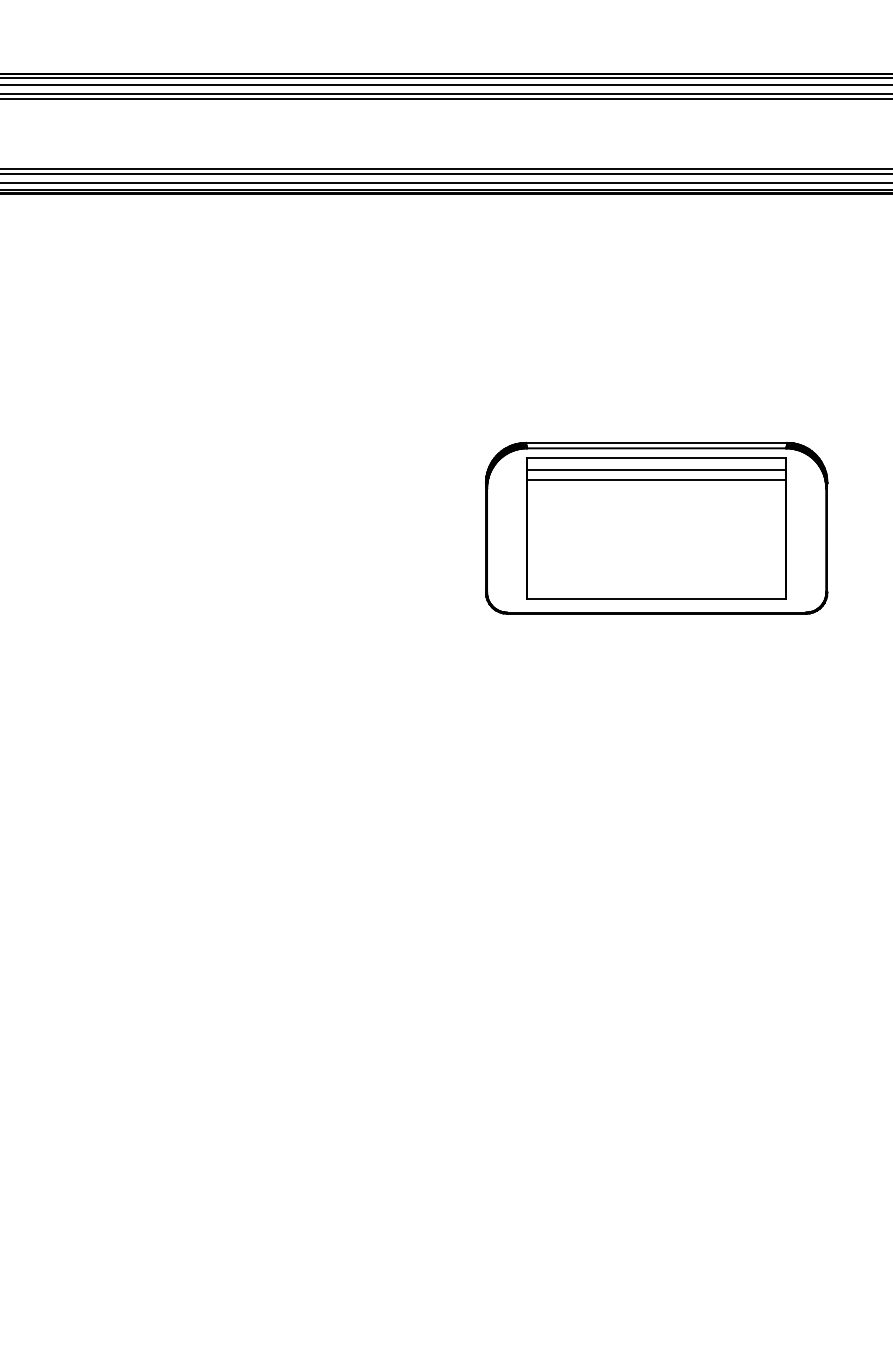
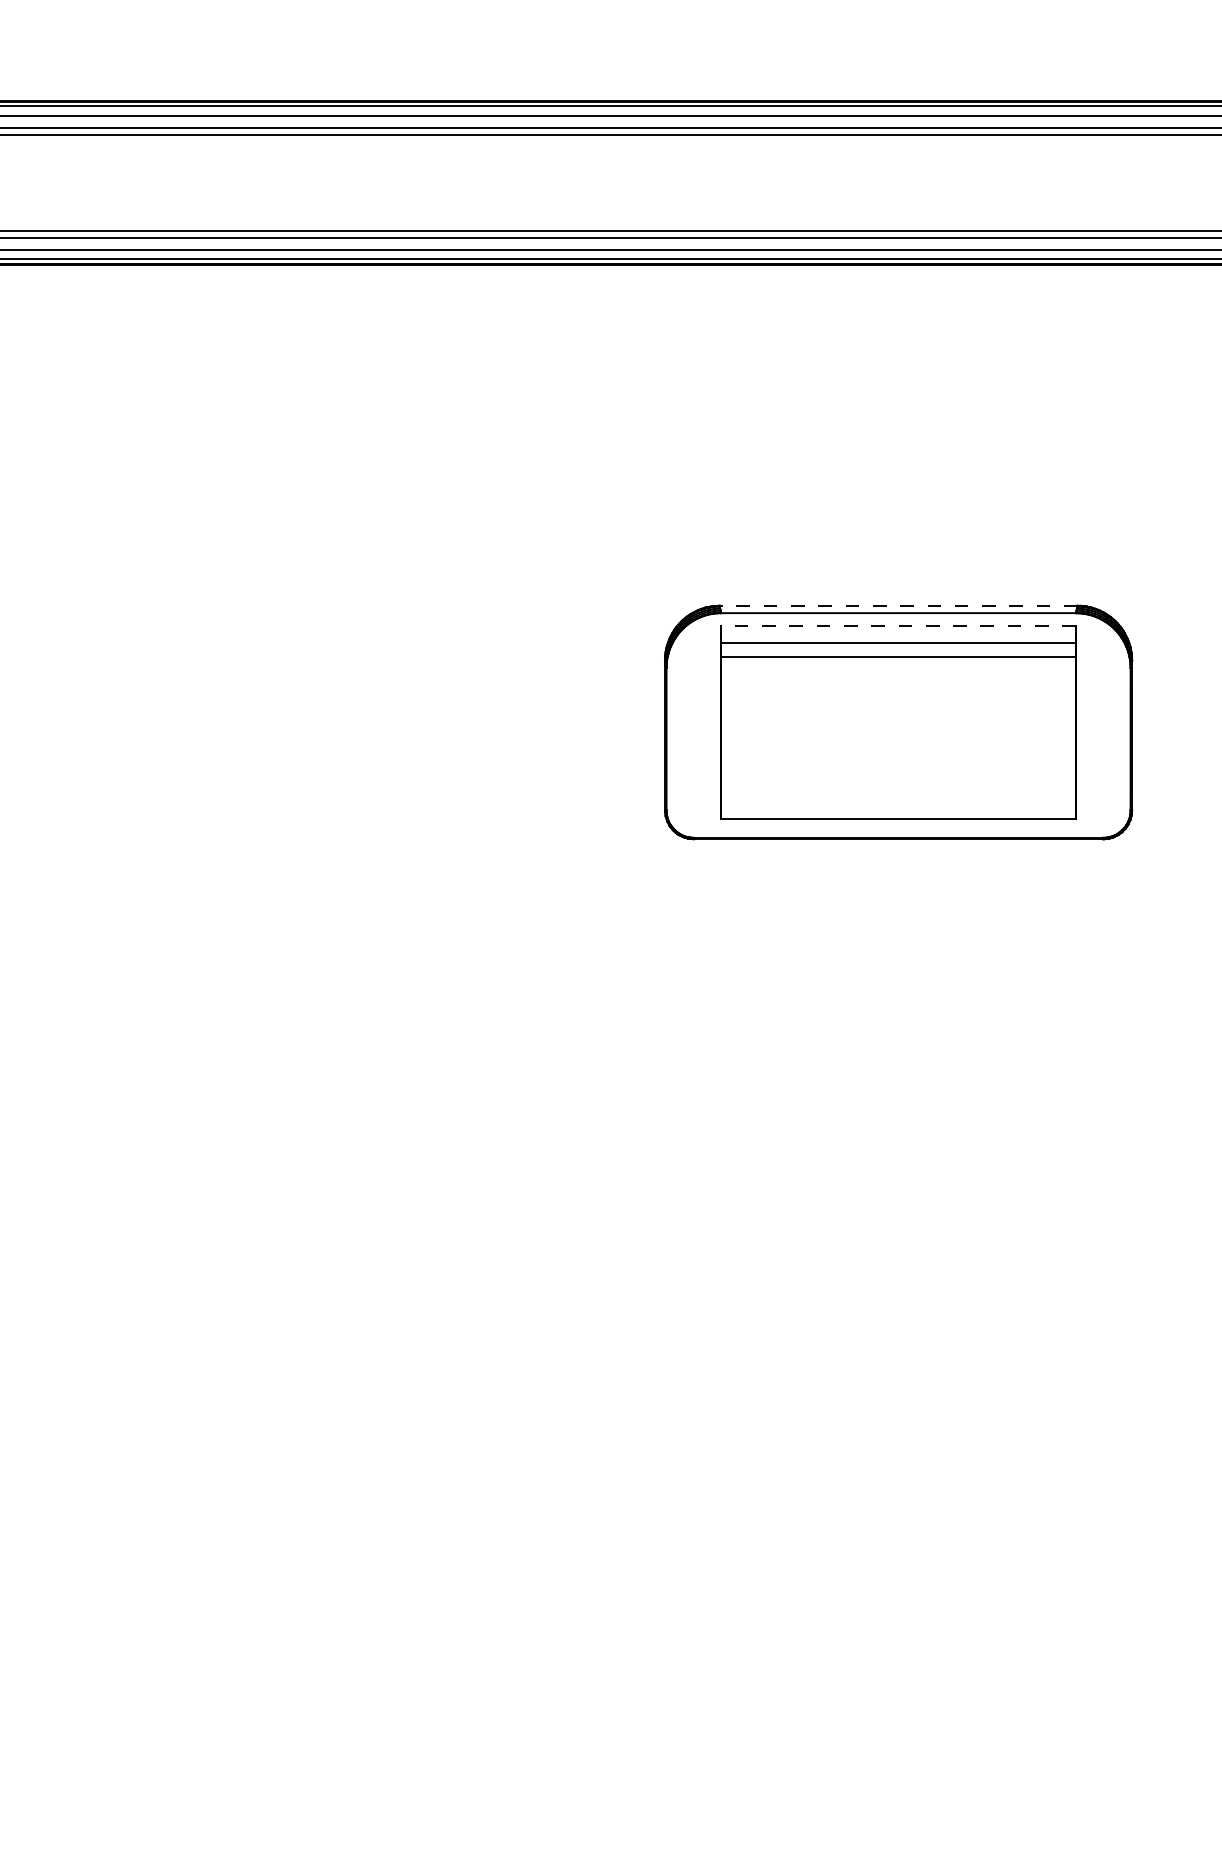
line: (656, 442) -> (898, 605), solid -> dashed
line: (656, 458) -> (898, 626), solid -> dashed

